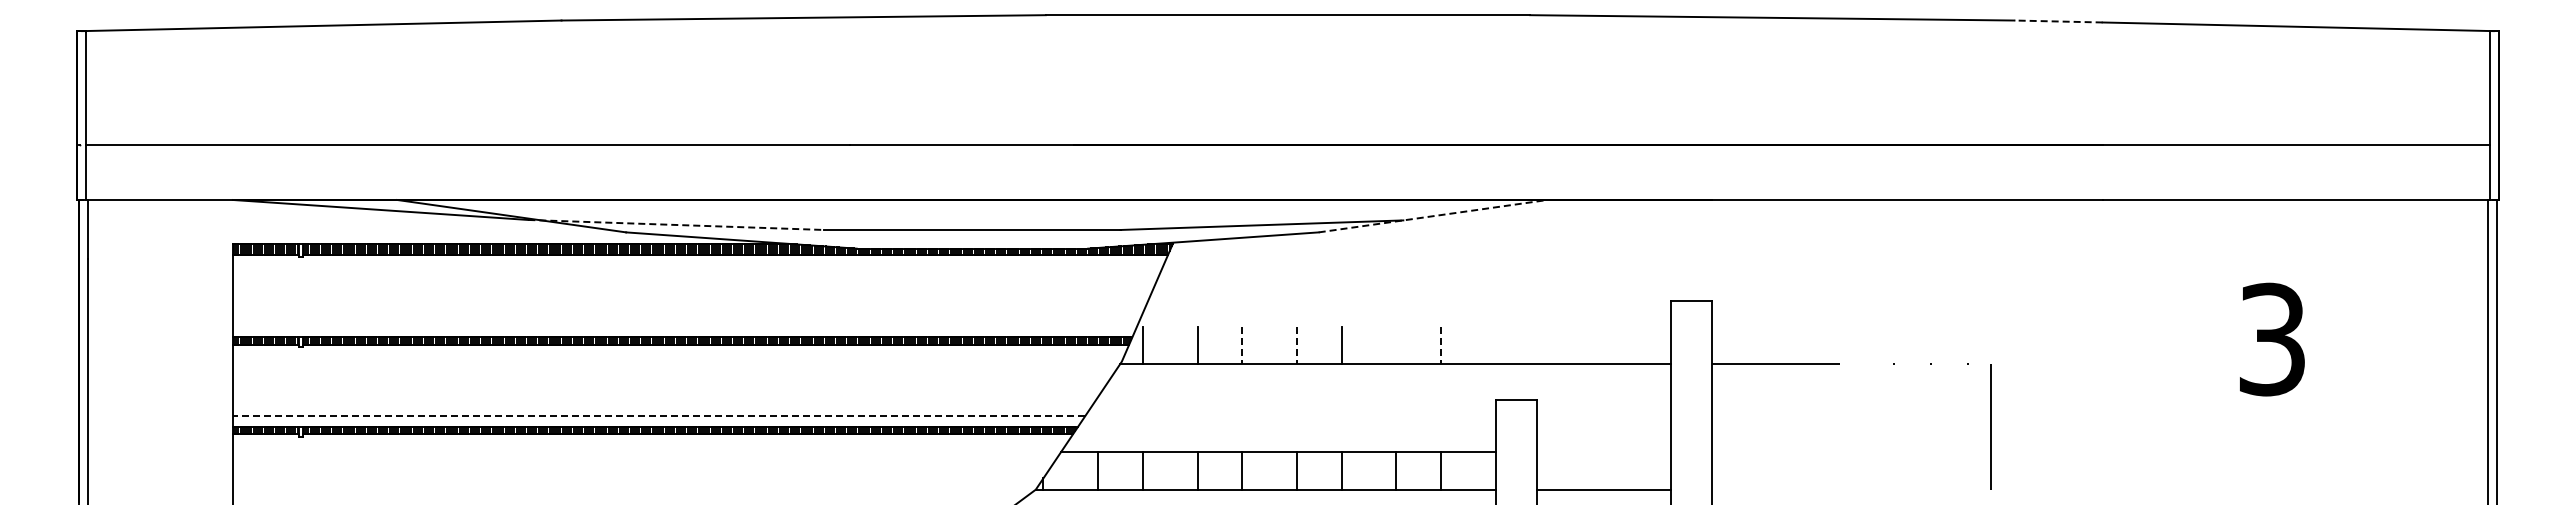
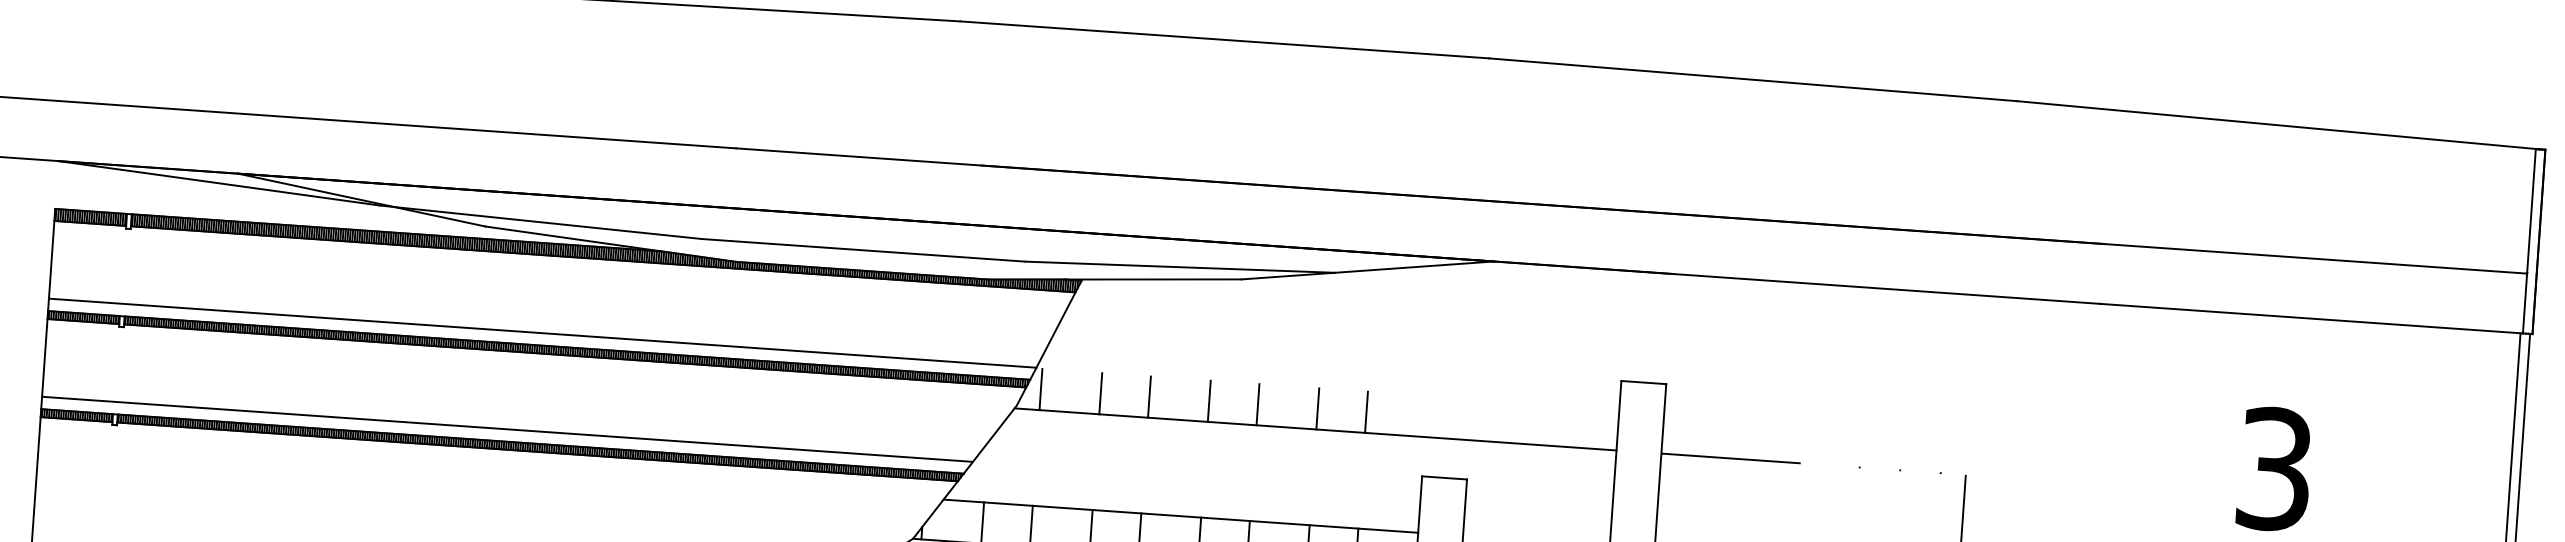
line: (2058, 21) -> (2065, 105), dashed -> solid
line: (1433, 216) -> (1368, 270), dashed -> solid
line: (676, 225) -> (540, 222), dashed -> solid
line: (684, 325) -> (542, 332), added
line: (1242, 345) -> (1149, 397), dashed -> solid
line: (1296, 345) -> (1208, 401), dashed -> solid
line: (1396, 345) -> (1317, 408), added
line: (1440, 345) -> (1365, 412), dashed -> solid
line: (658, 415) -> (506, 428), dashed -> solid

